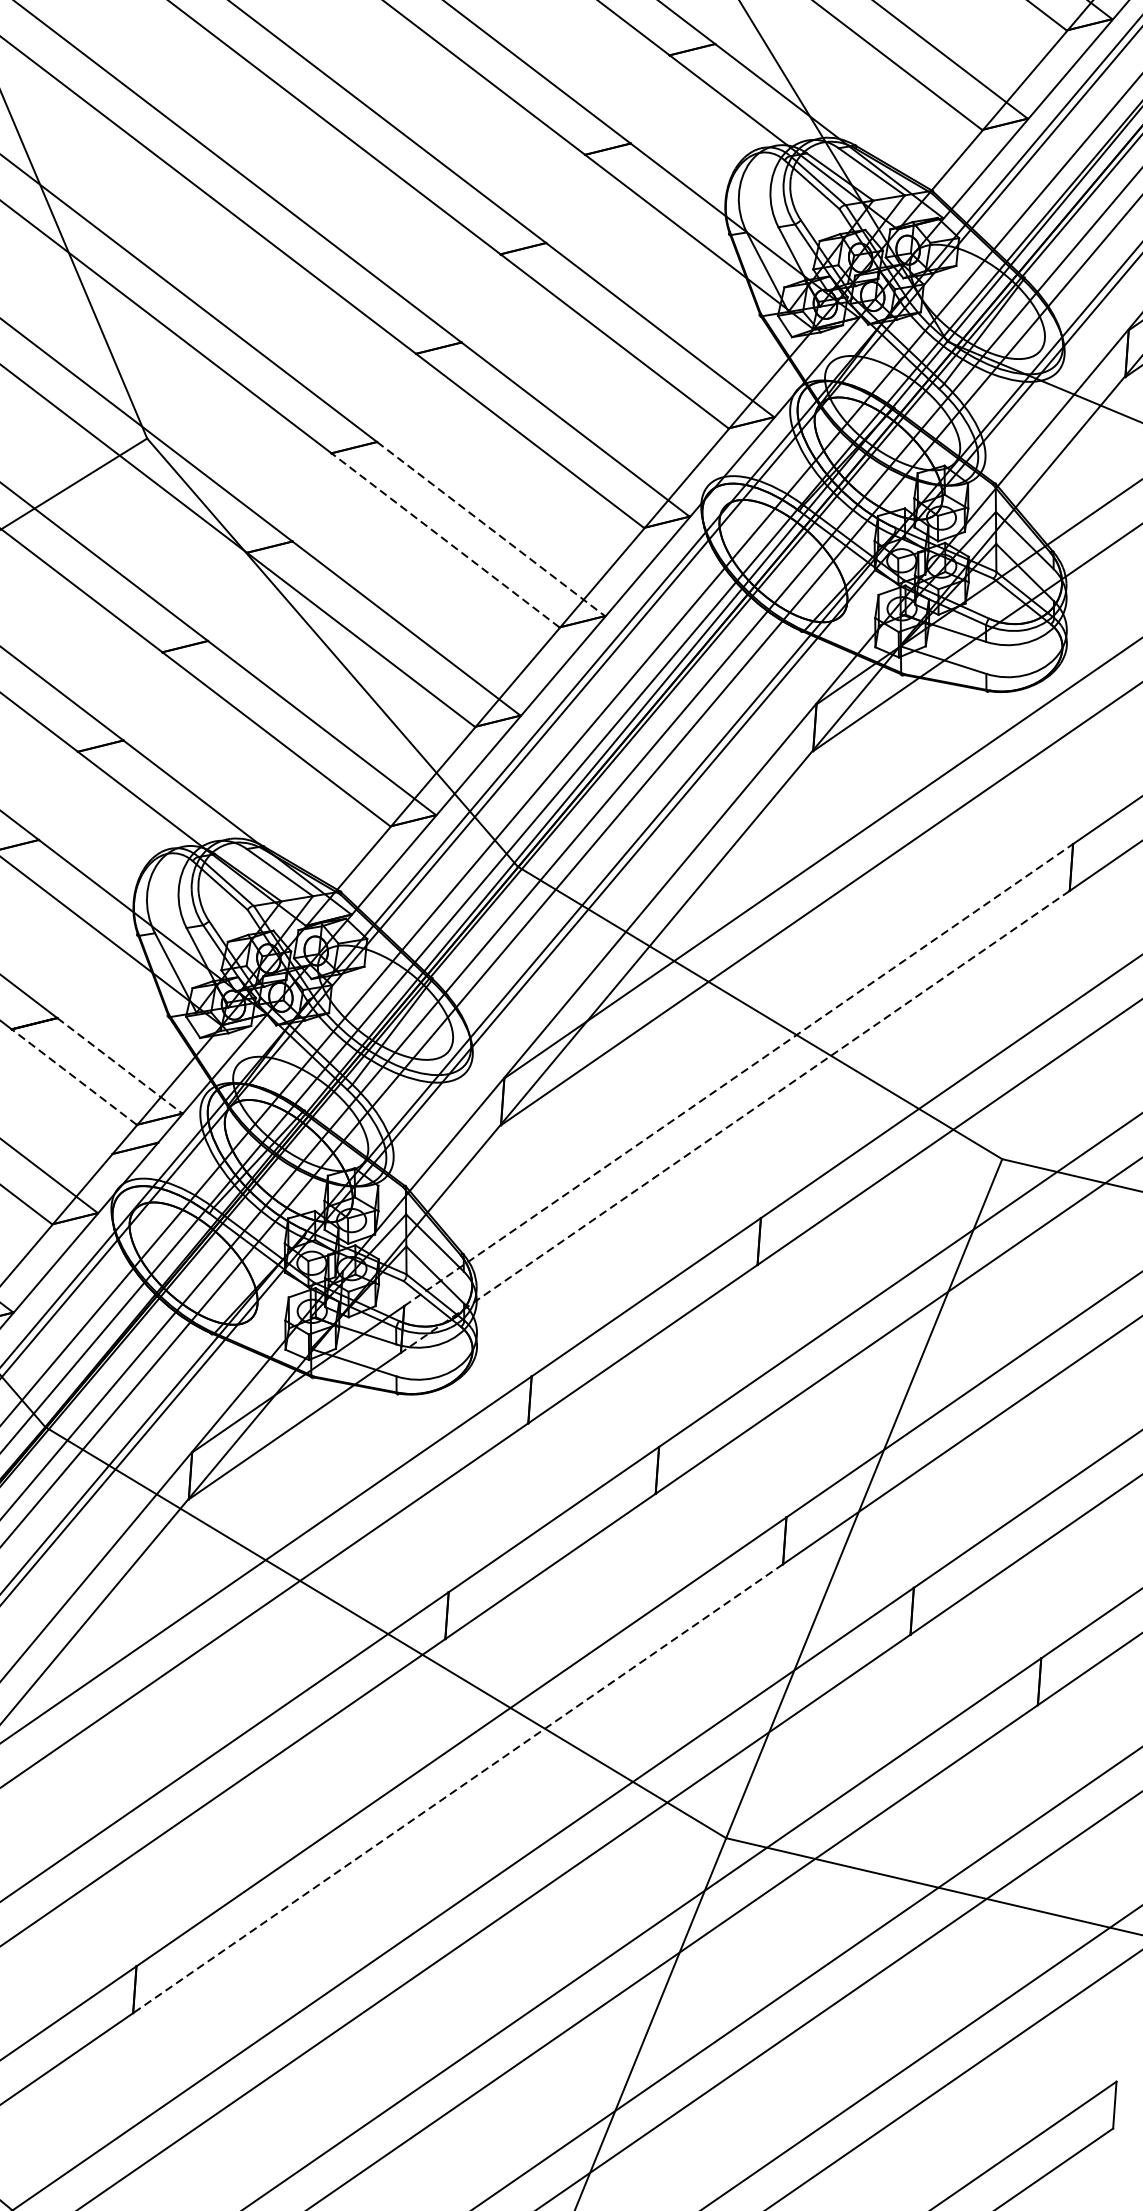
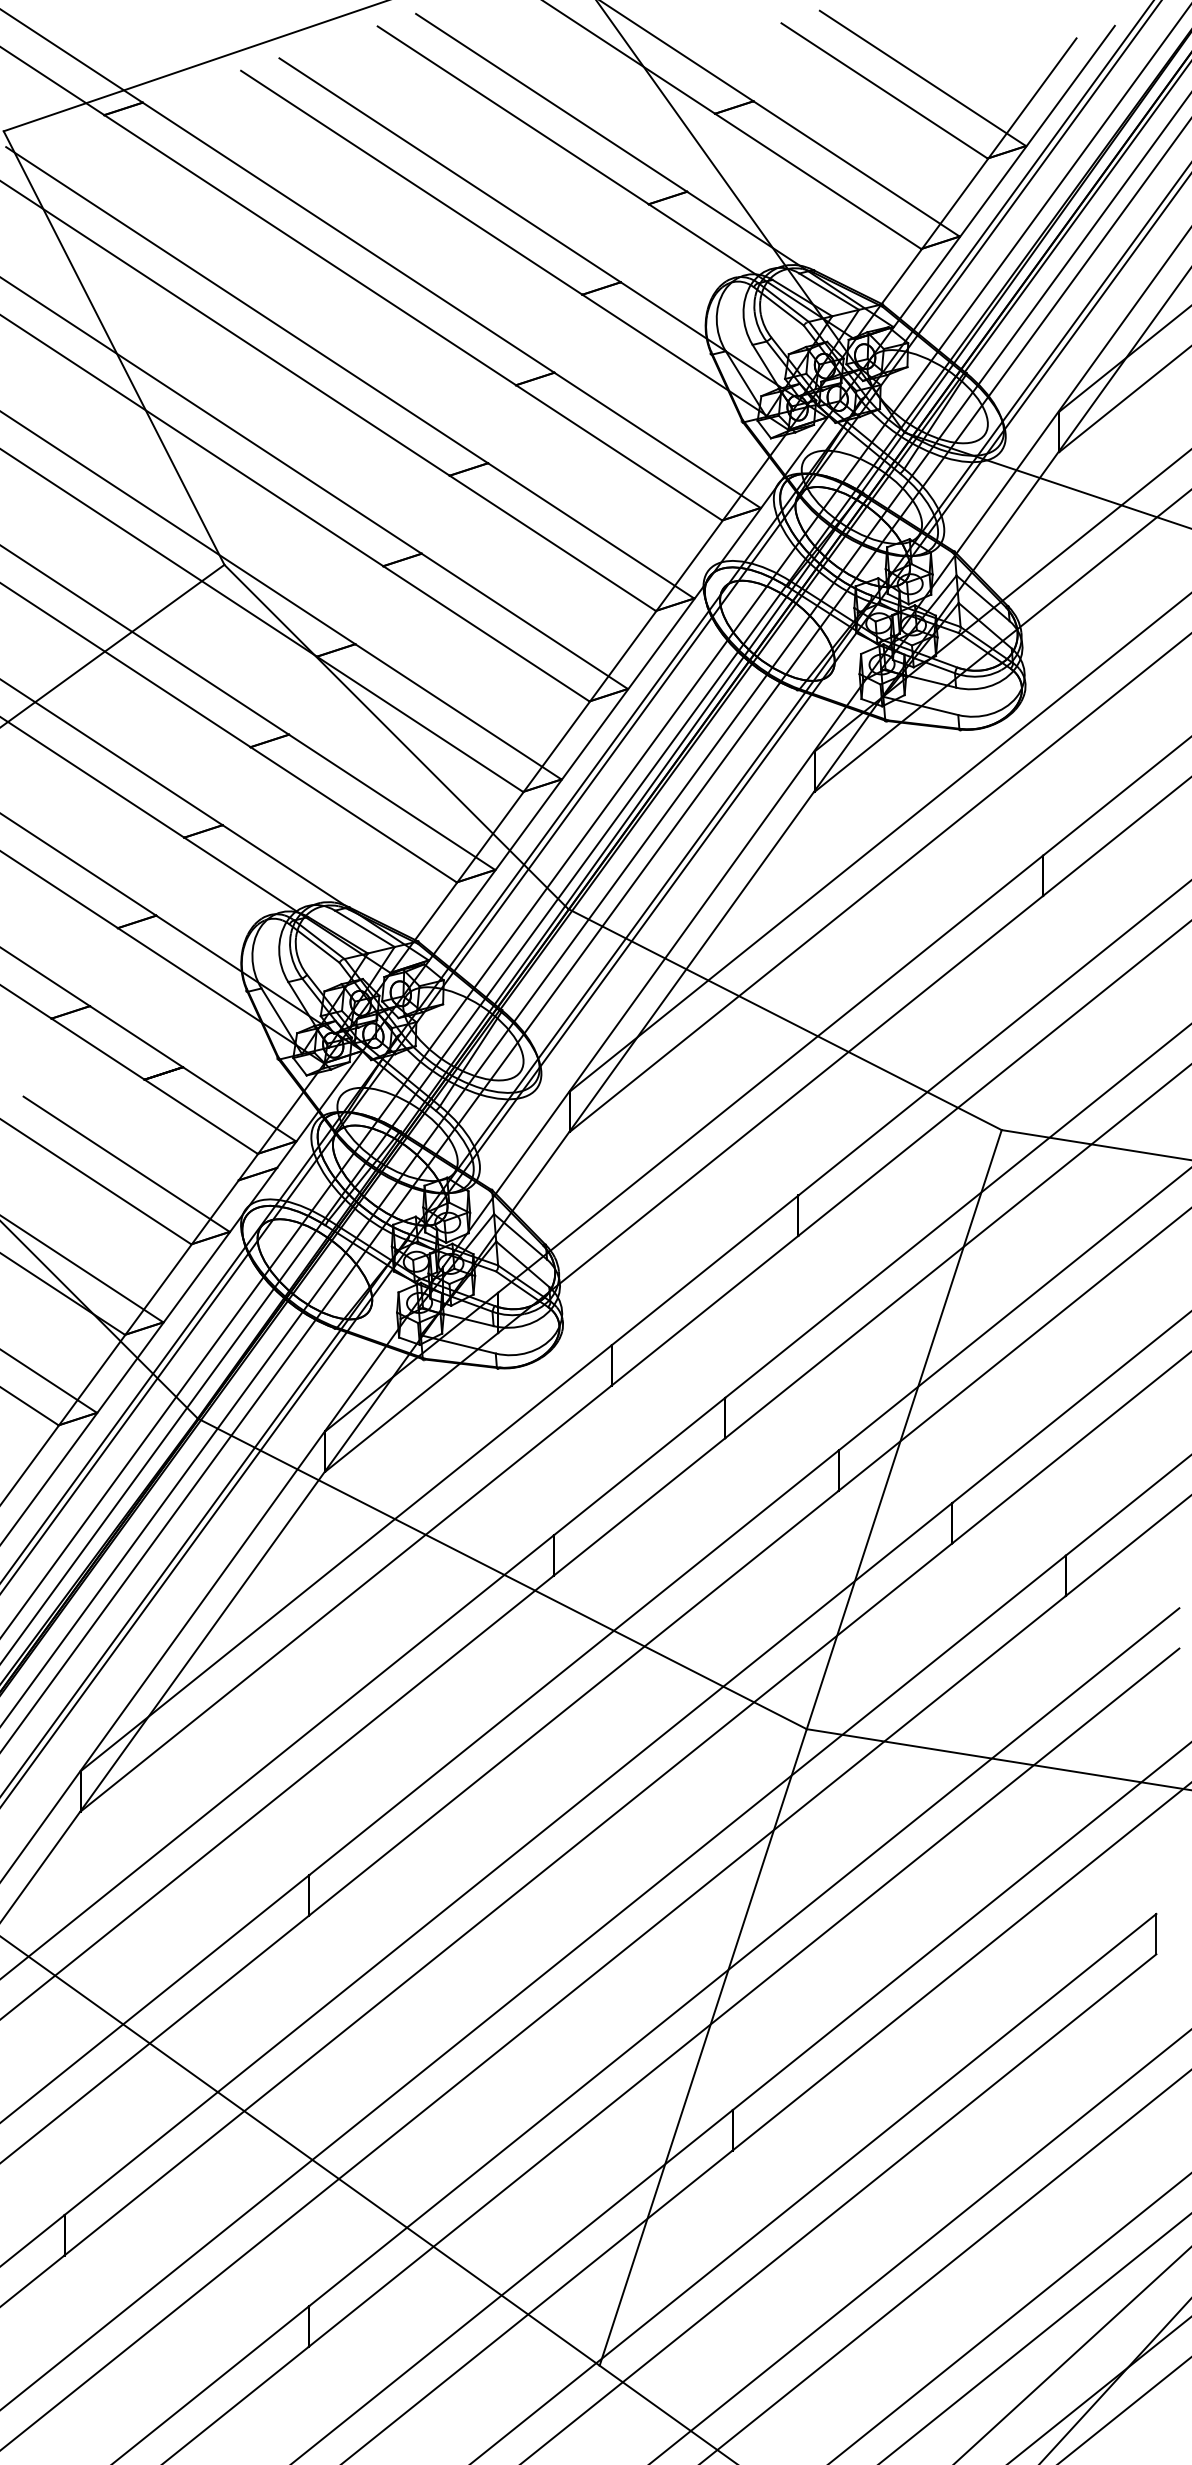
line: (491, 529) -> (525, 621), dashed -> solid
line: (445, 539) -> (486, 633), dashed -> solid
line: (119, 1066) -> (239, 1104), dashed -> solid
line: (739, 1074) -> (771, 1073), dashed -> solid
line: (74, 1076) -> (201, 1116), dashed -> solid
line: (735, 1121) -> (770, 1114), dashed -> solid
line: (457, 1788) -> (573, 1703), dashed -> solid

